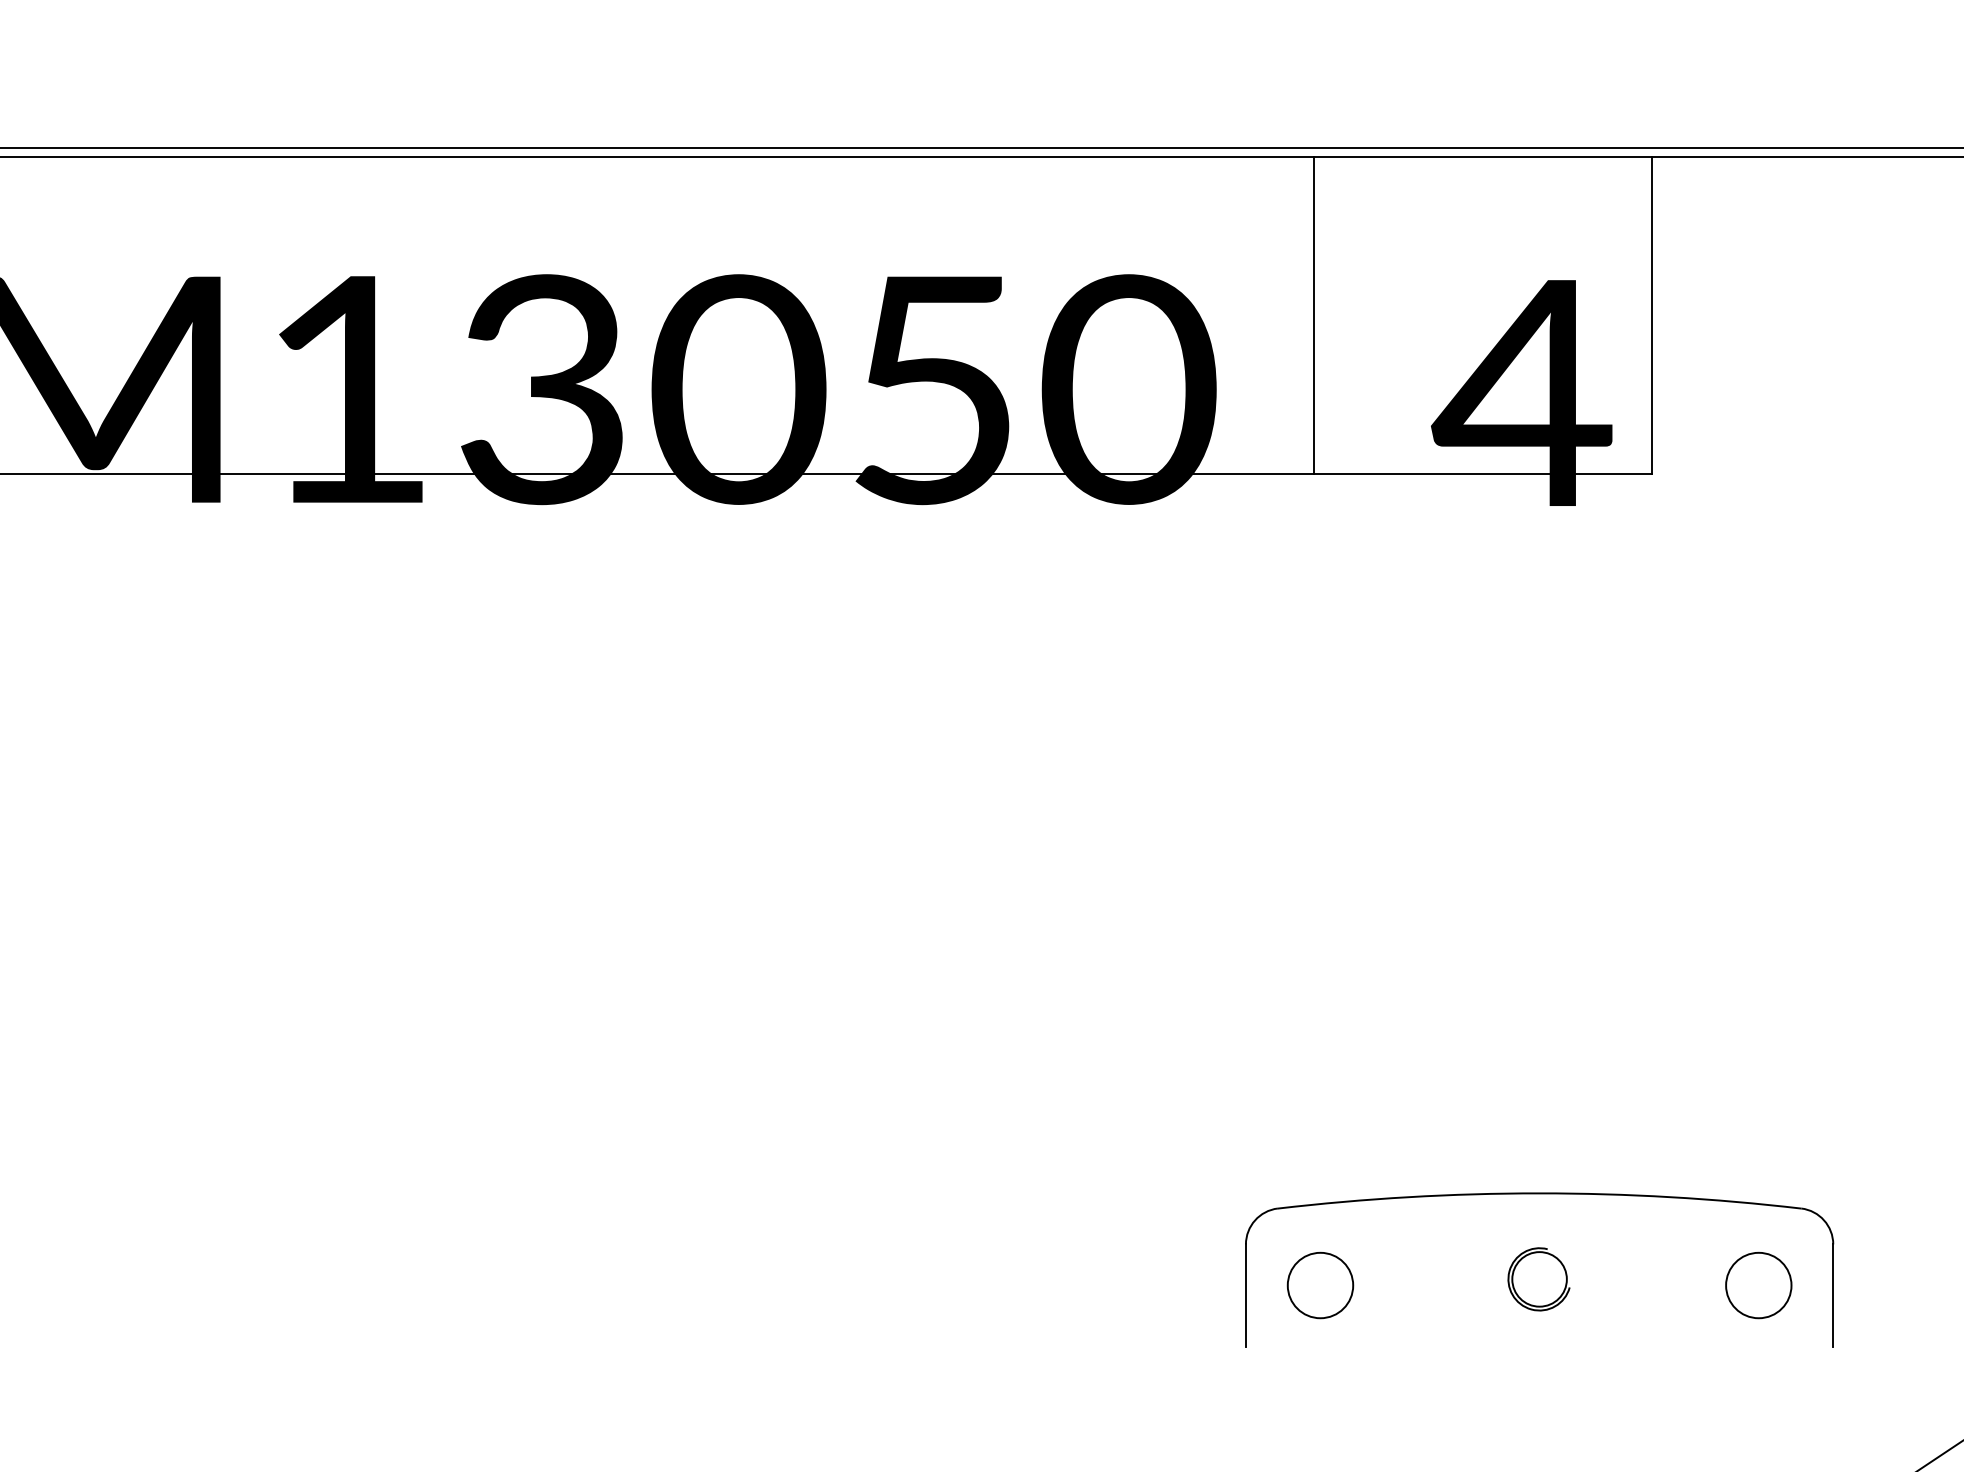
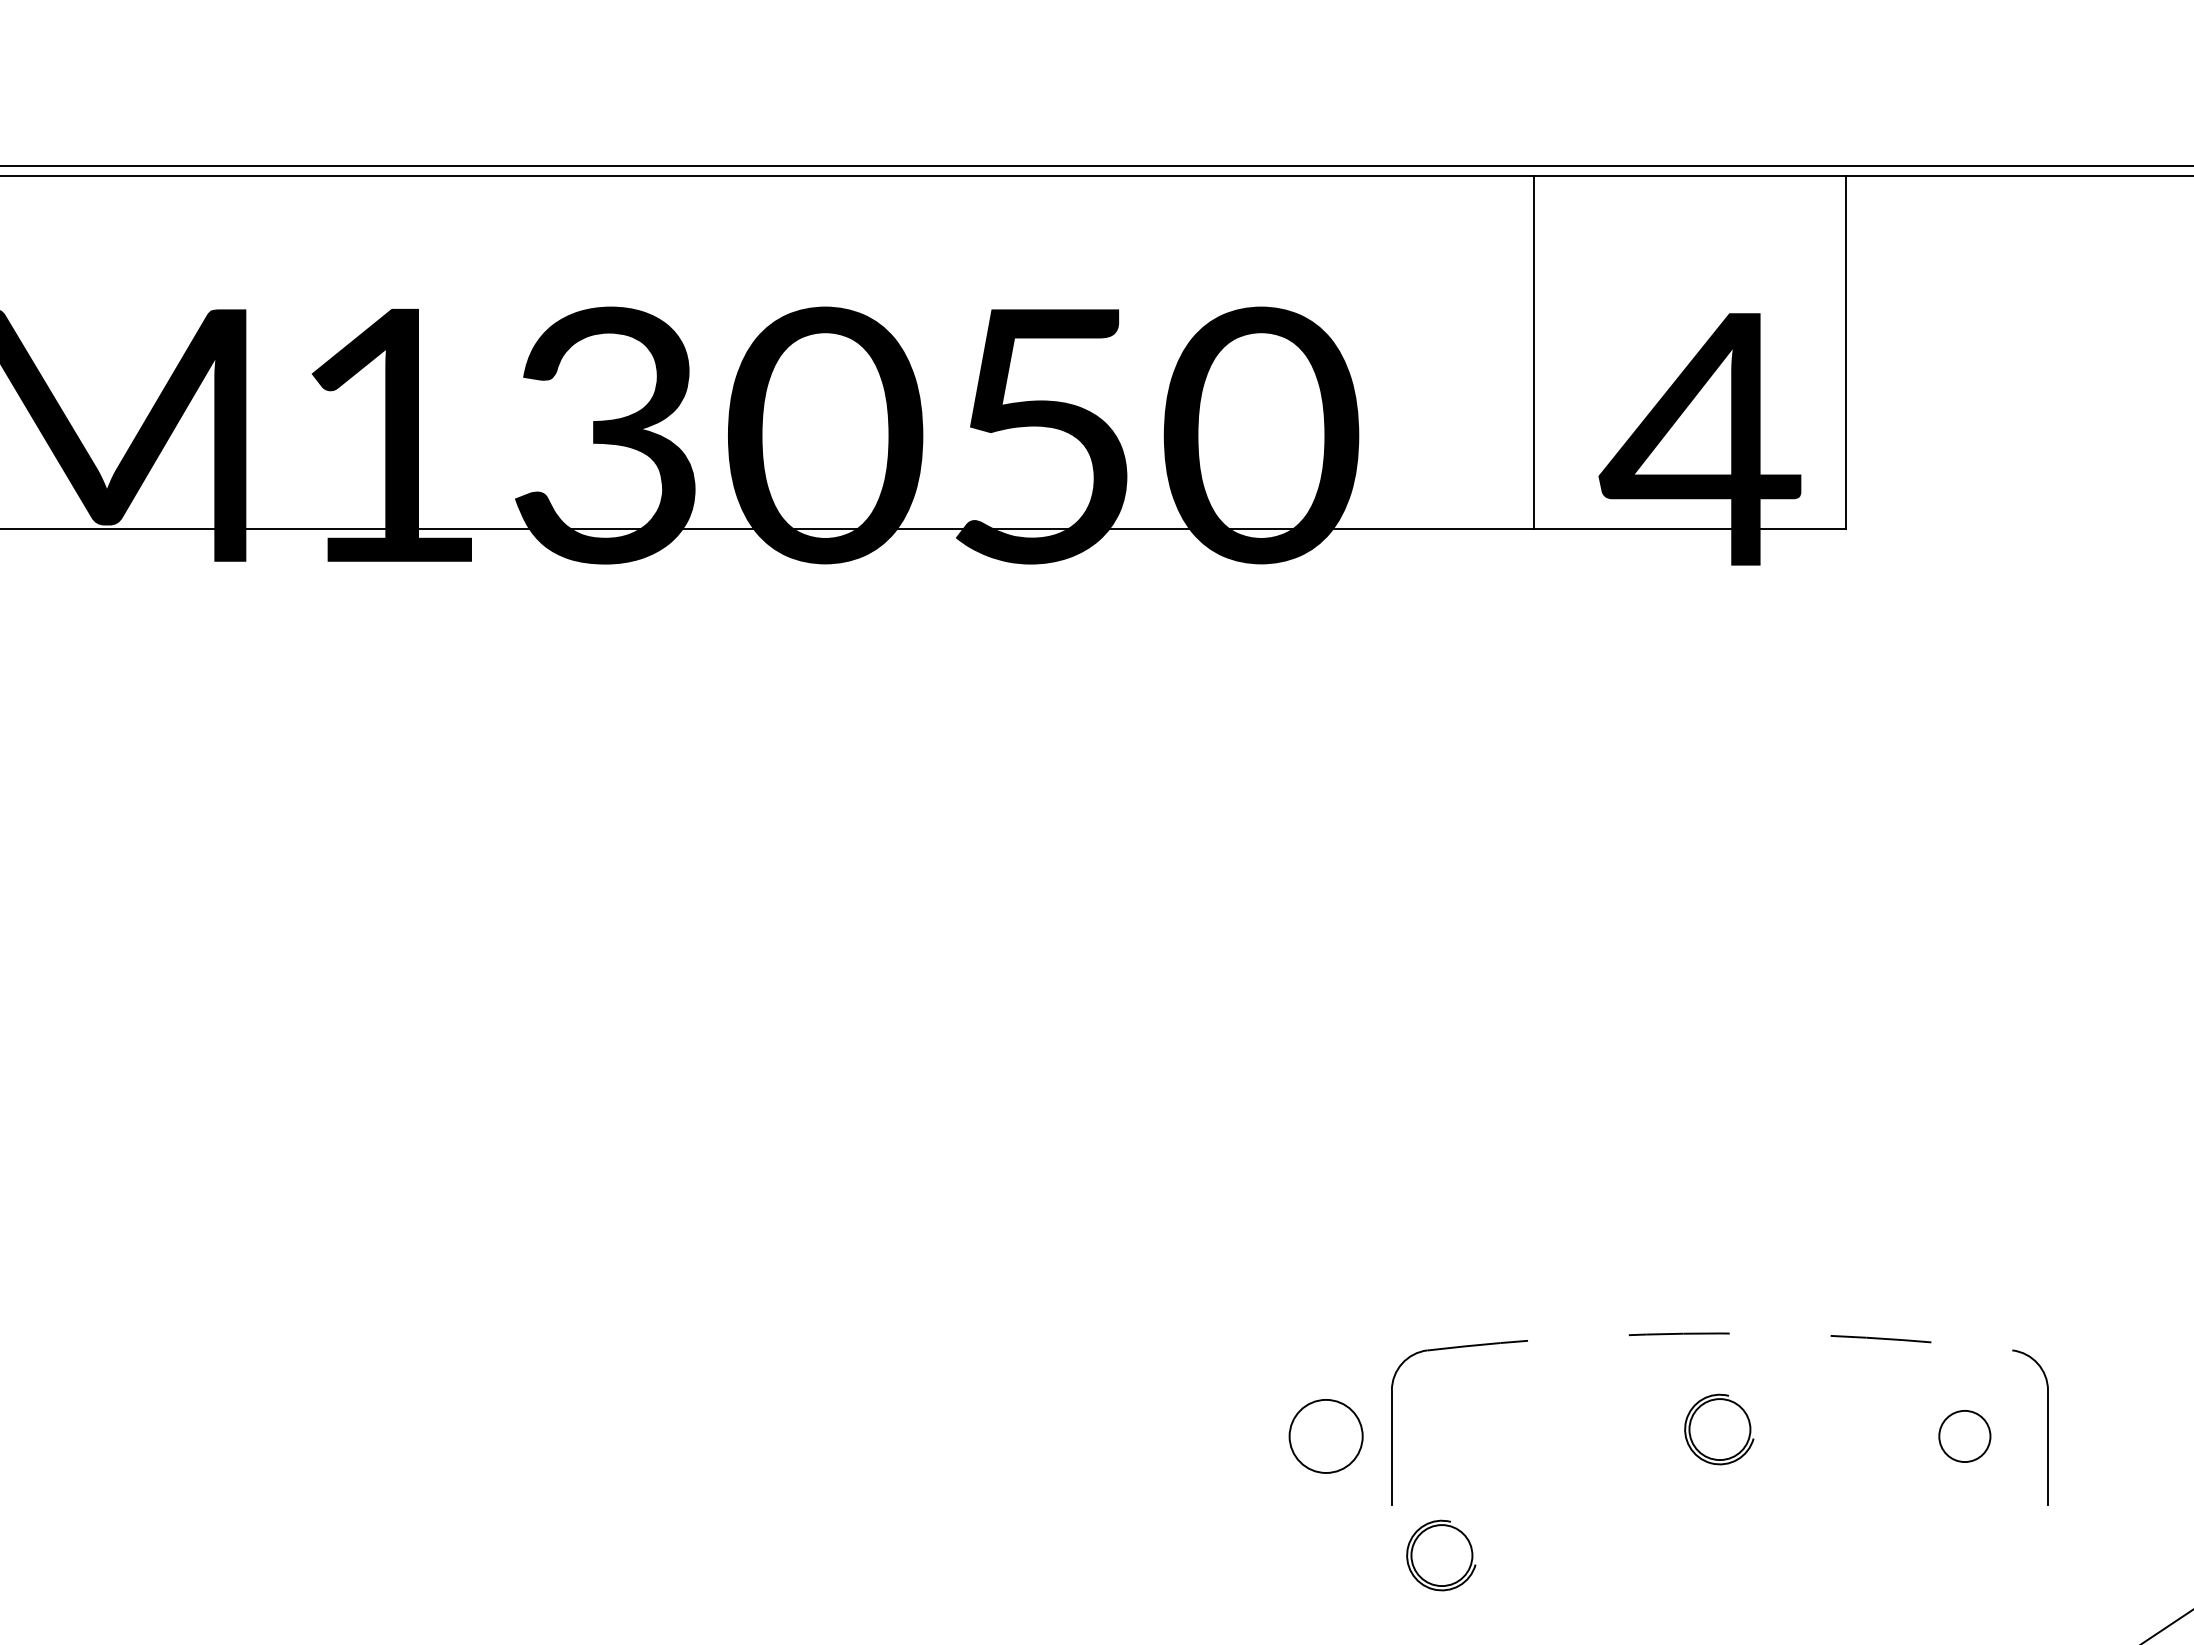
line: (1313, 315) -> (1534, 352), moved
arc: (1539, 1193) -> (1719, 1333), solid -> dashed
circle: (1319, 1285) -> (1325, 1436), moved
circle: (1758, 1285) -> (1964, 1436), size x0.7
part: (1290, 1392) -> (1441, 1555), added

